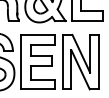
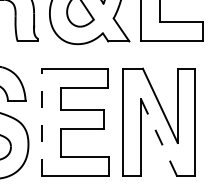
line: (21, 61) -> (42, 121), solid -> dashed
line: (80, 69) -> (158, 136), solid -> dashed

